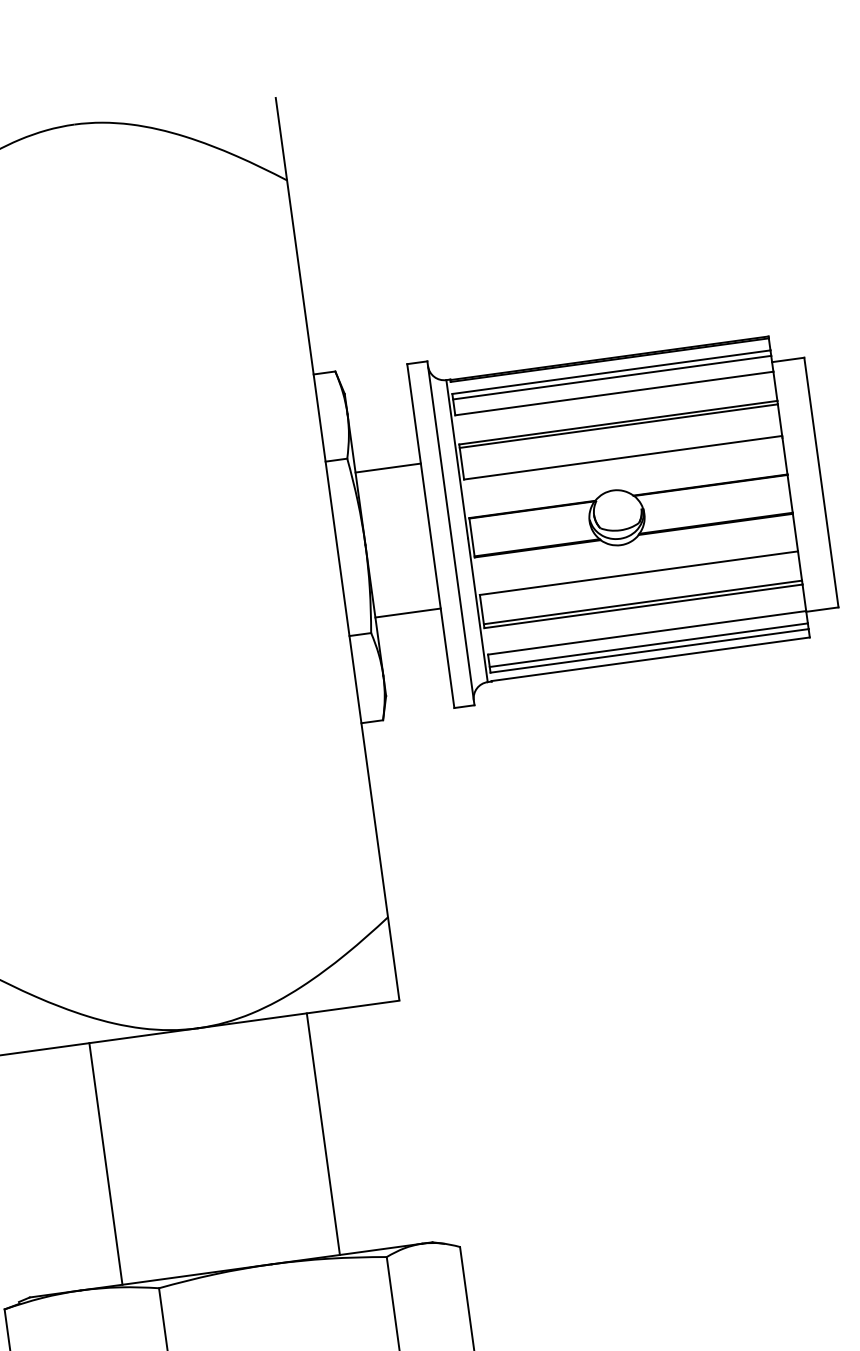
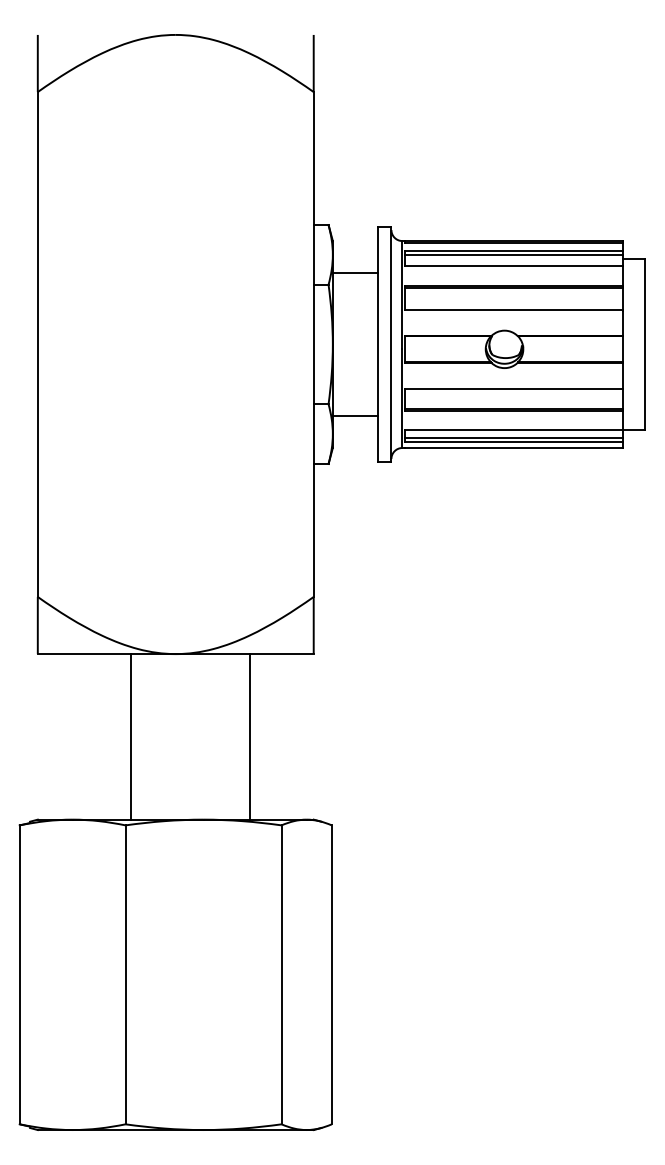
line: (387, 467) -> (354, 272), moved
line: (407, 613) -> (354, 416), moved
line: (106, 1163) -> (131, 736), moved

